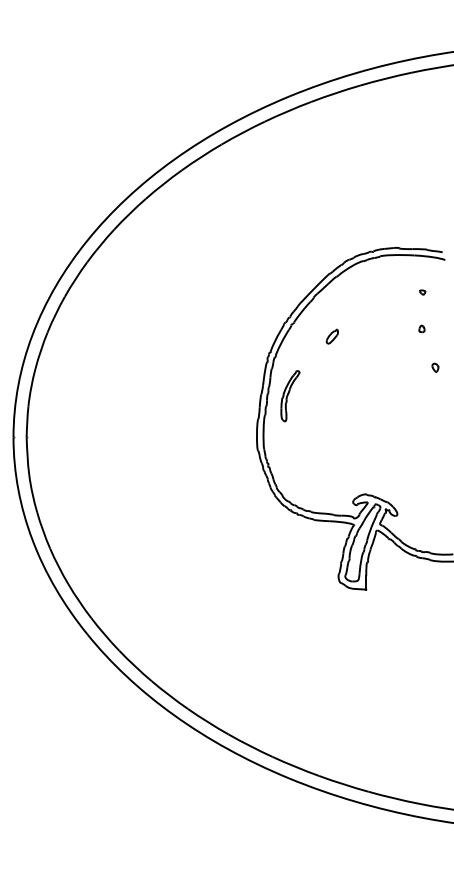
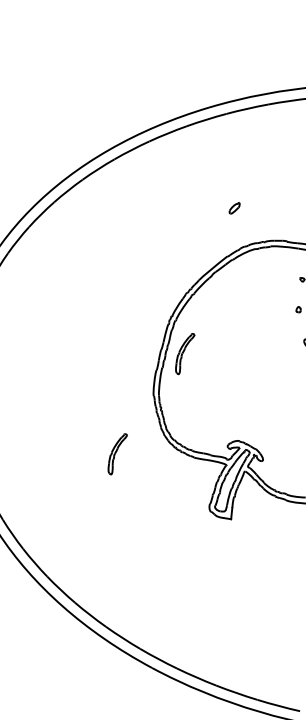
part: (331, 336) -> (233, 208), moved
part: (221, 525) -> (117, 454), added

